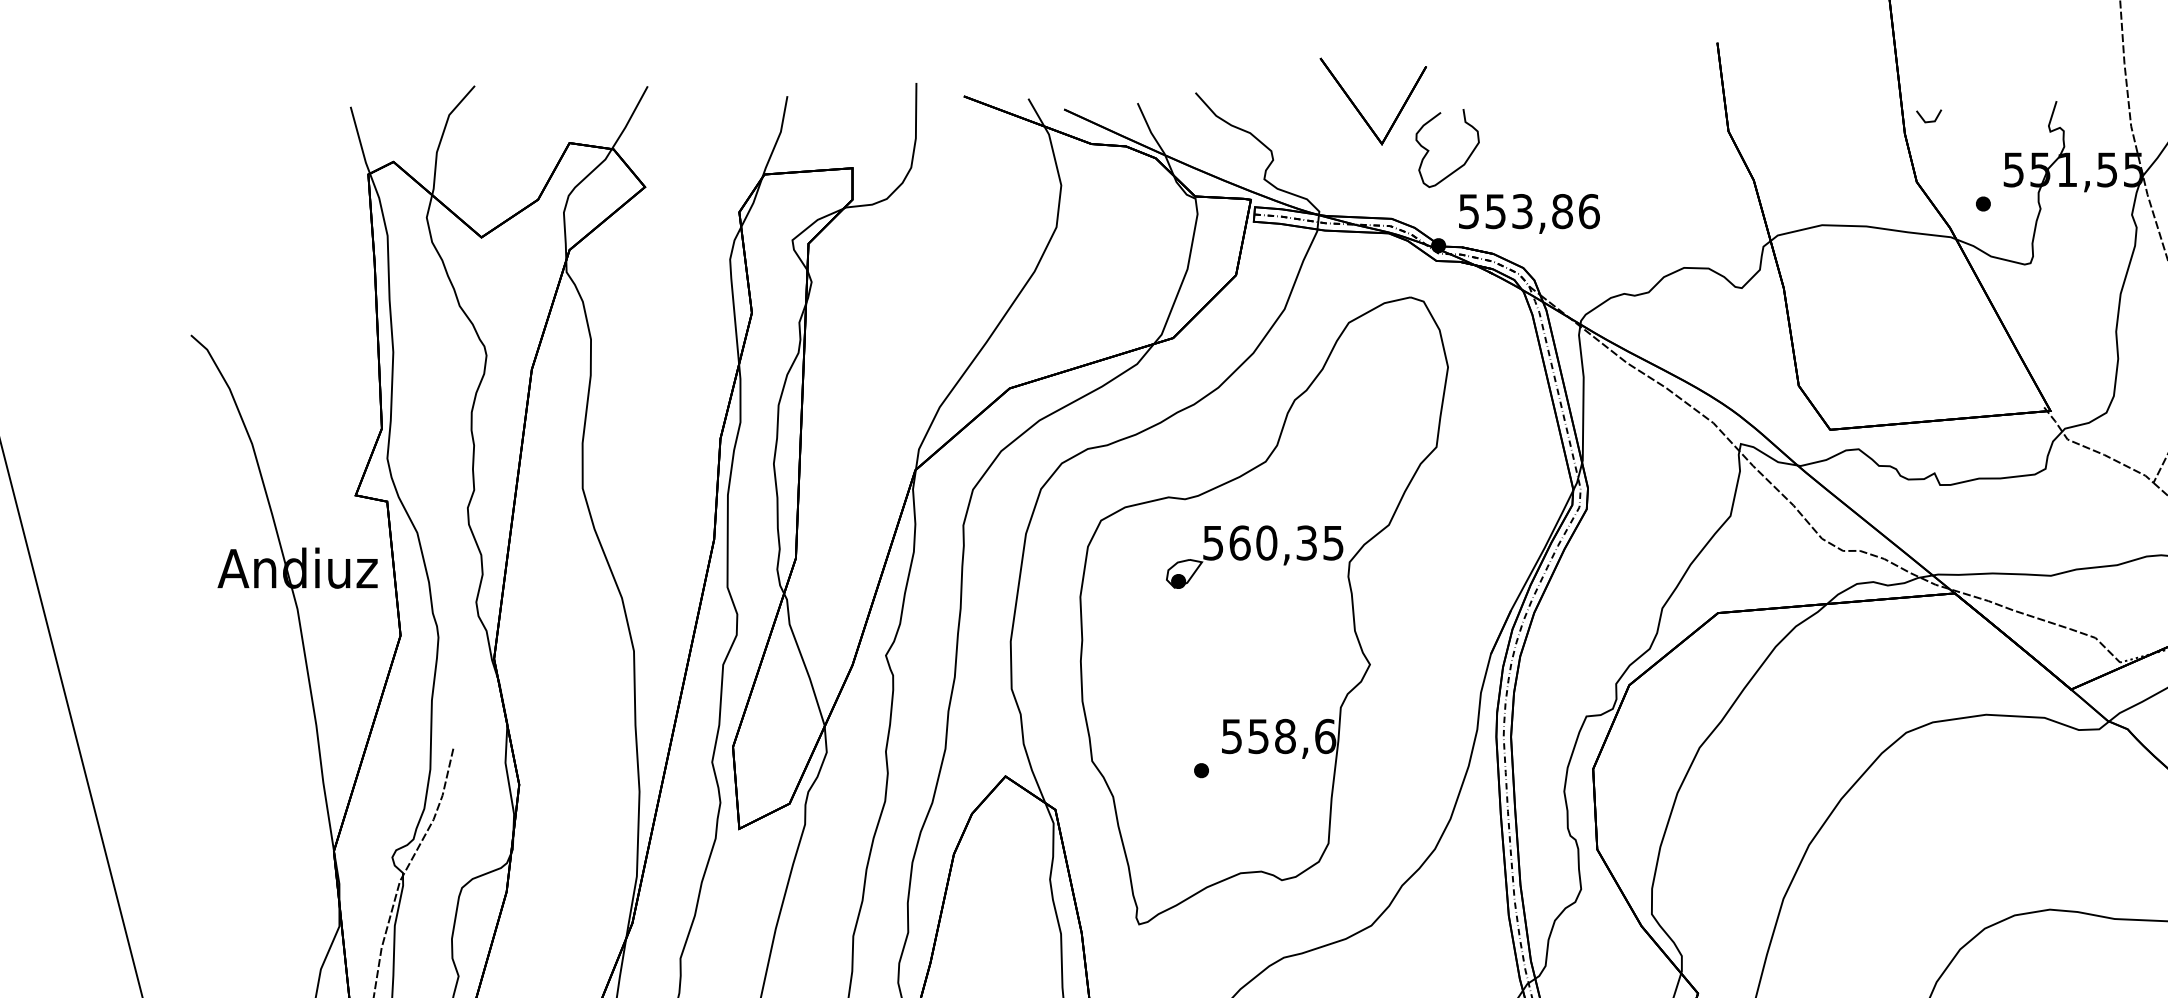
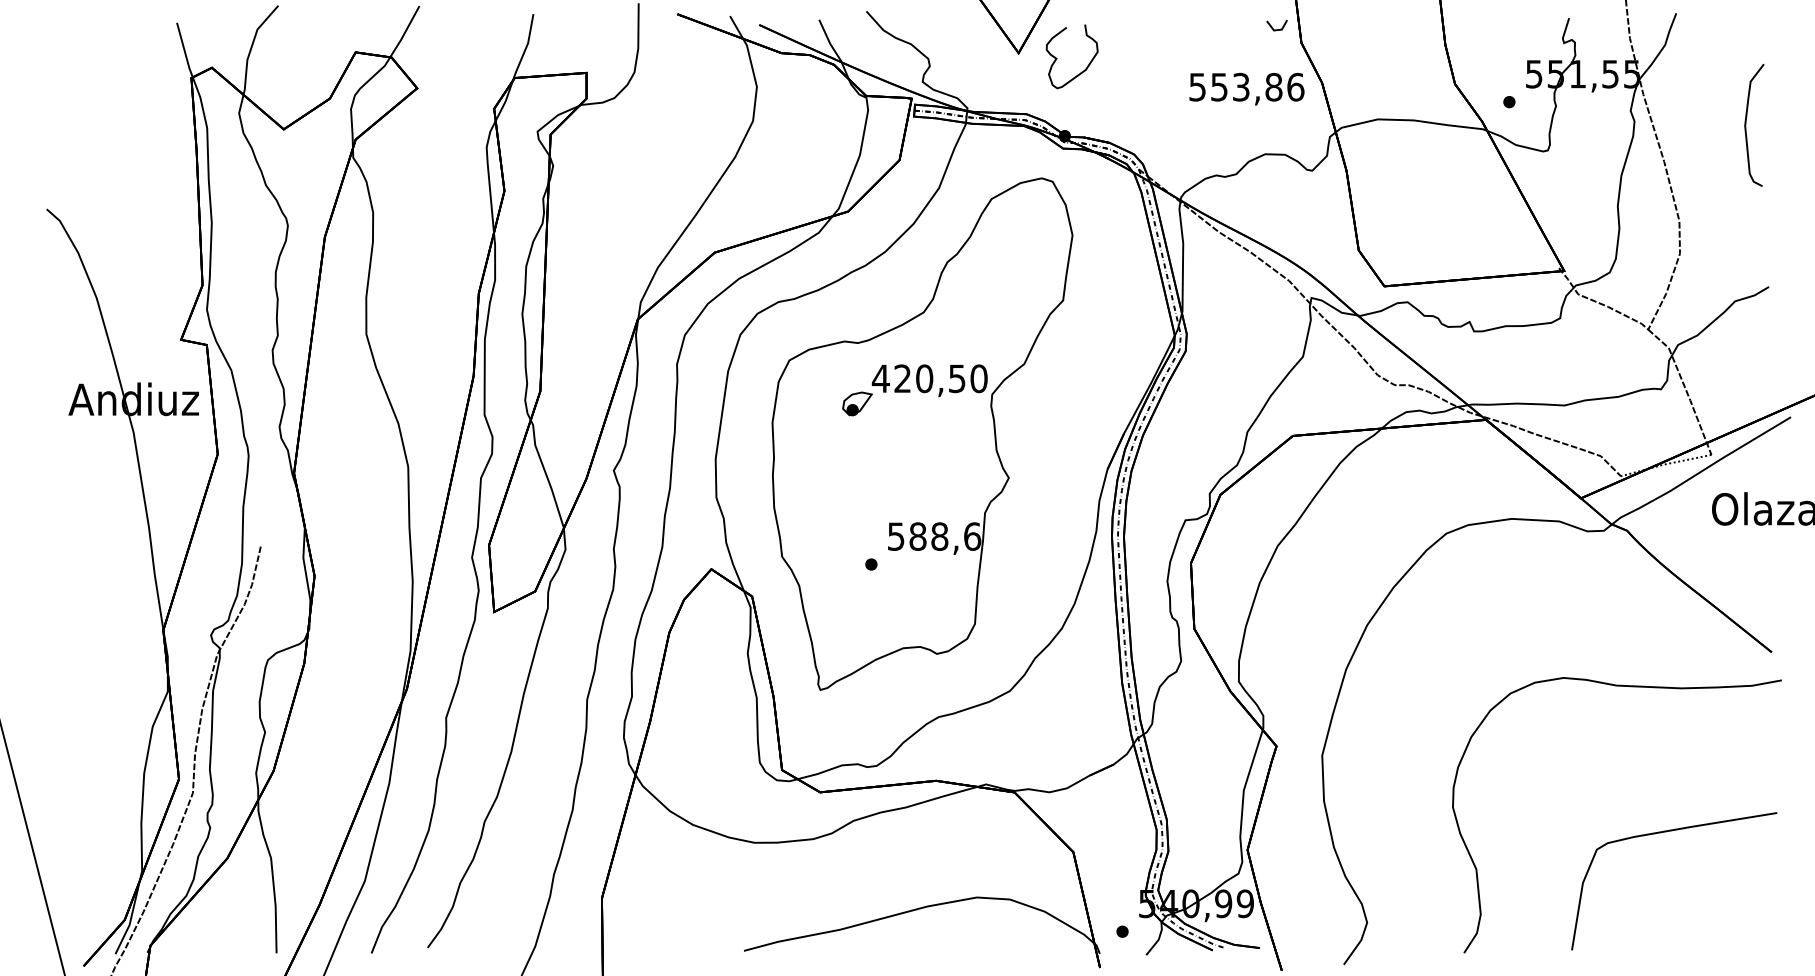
line: (1928, 121) -> (1276, 29), moved
text: (1528, 213) -> (1246, 88), moved
text: (1272, 542) -> (929, 378), 560,35 -> 420,50
text: (1258, 736) -> (917, 536), 558,6 -> 588,6

